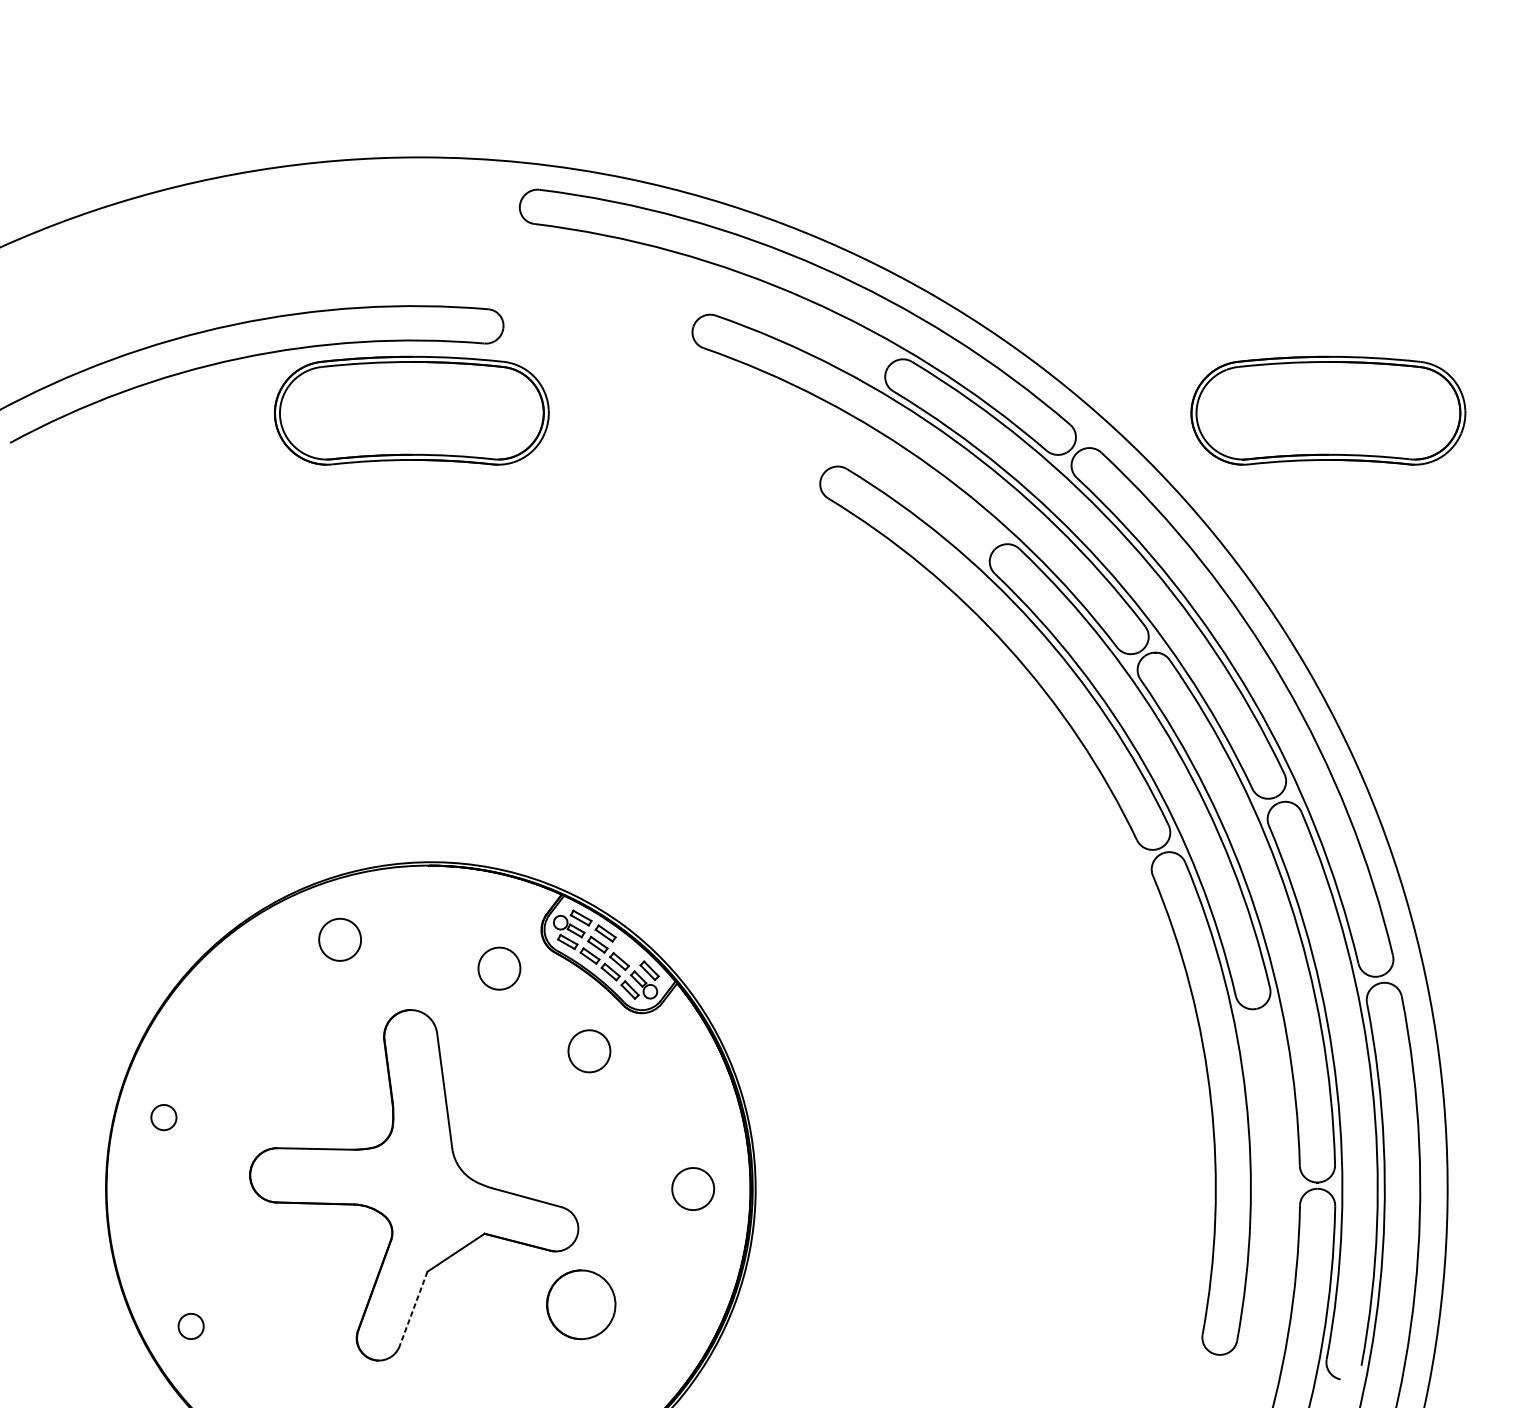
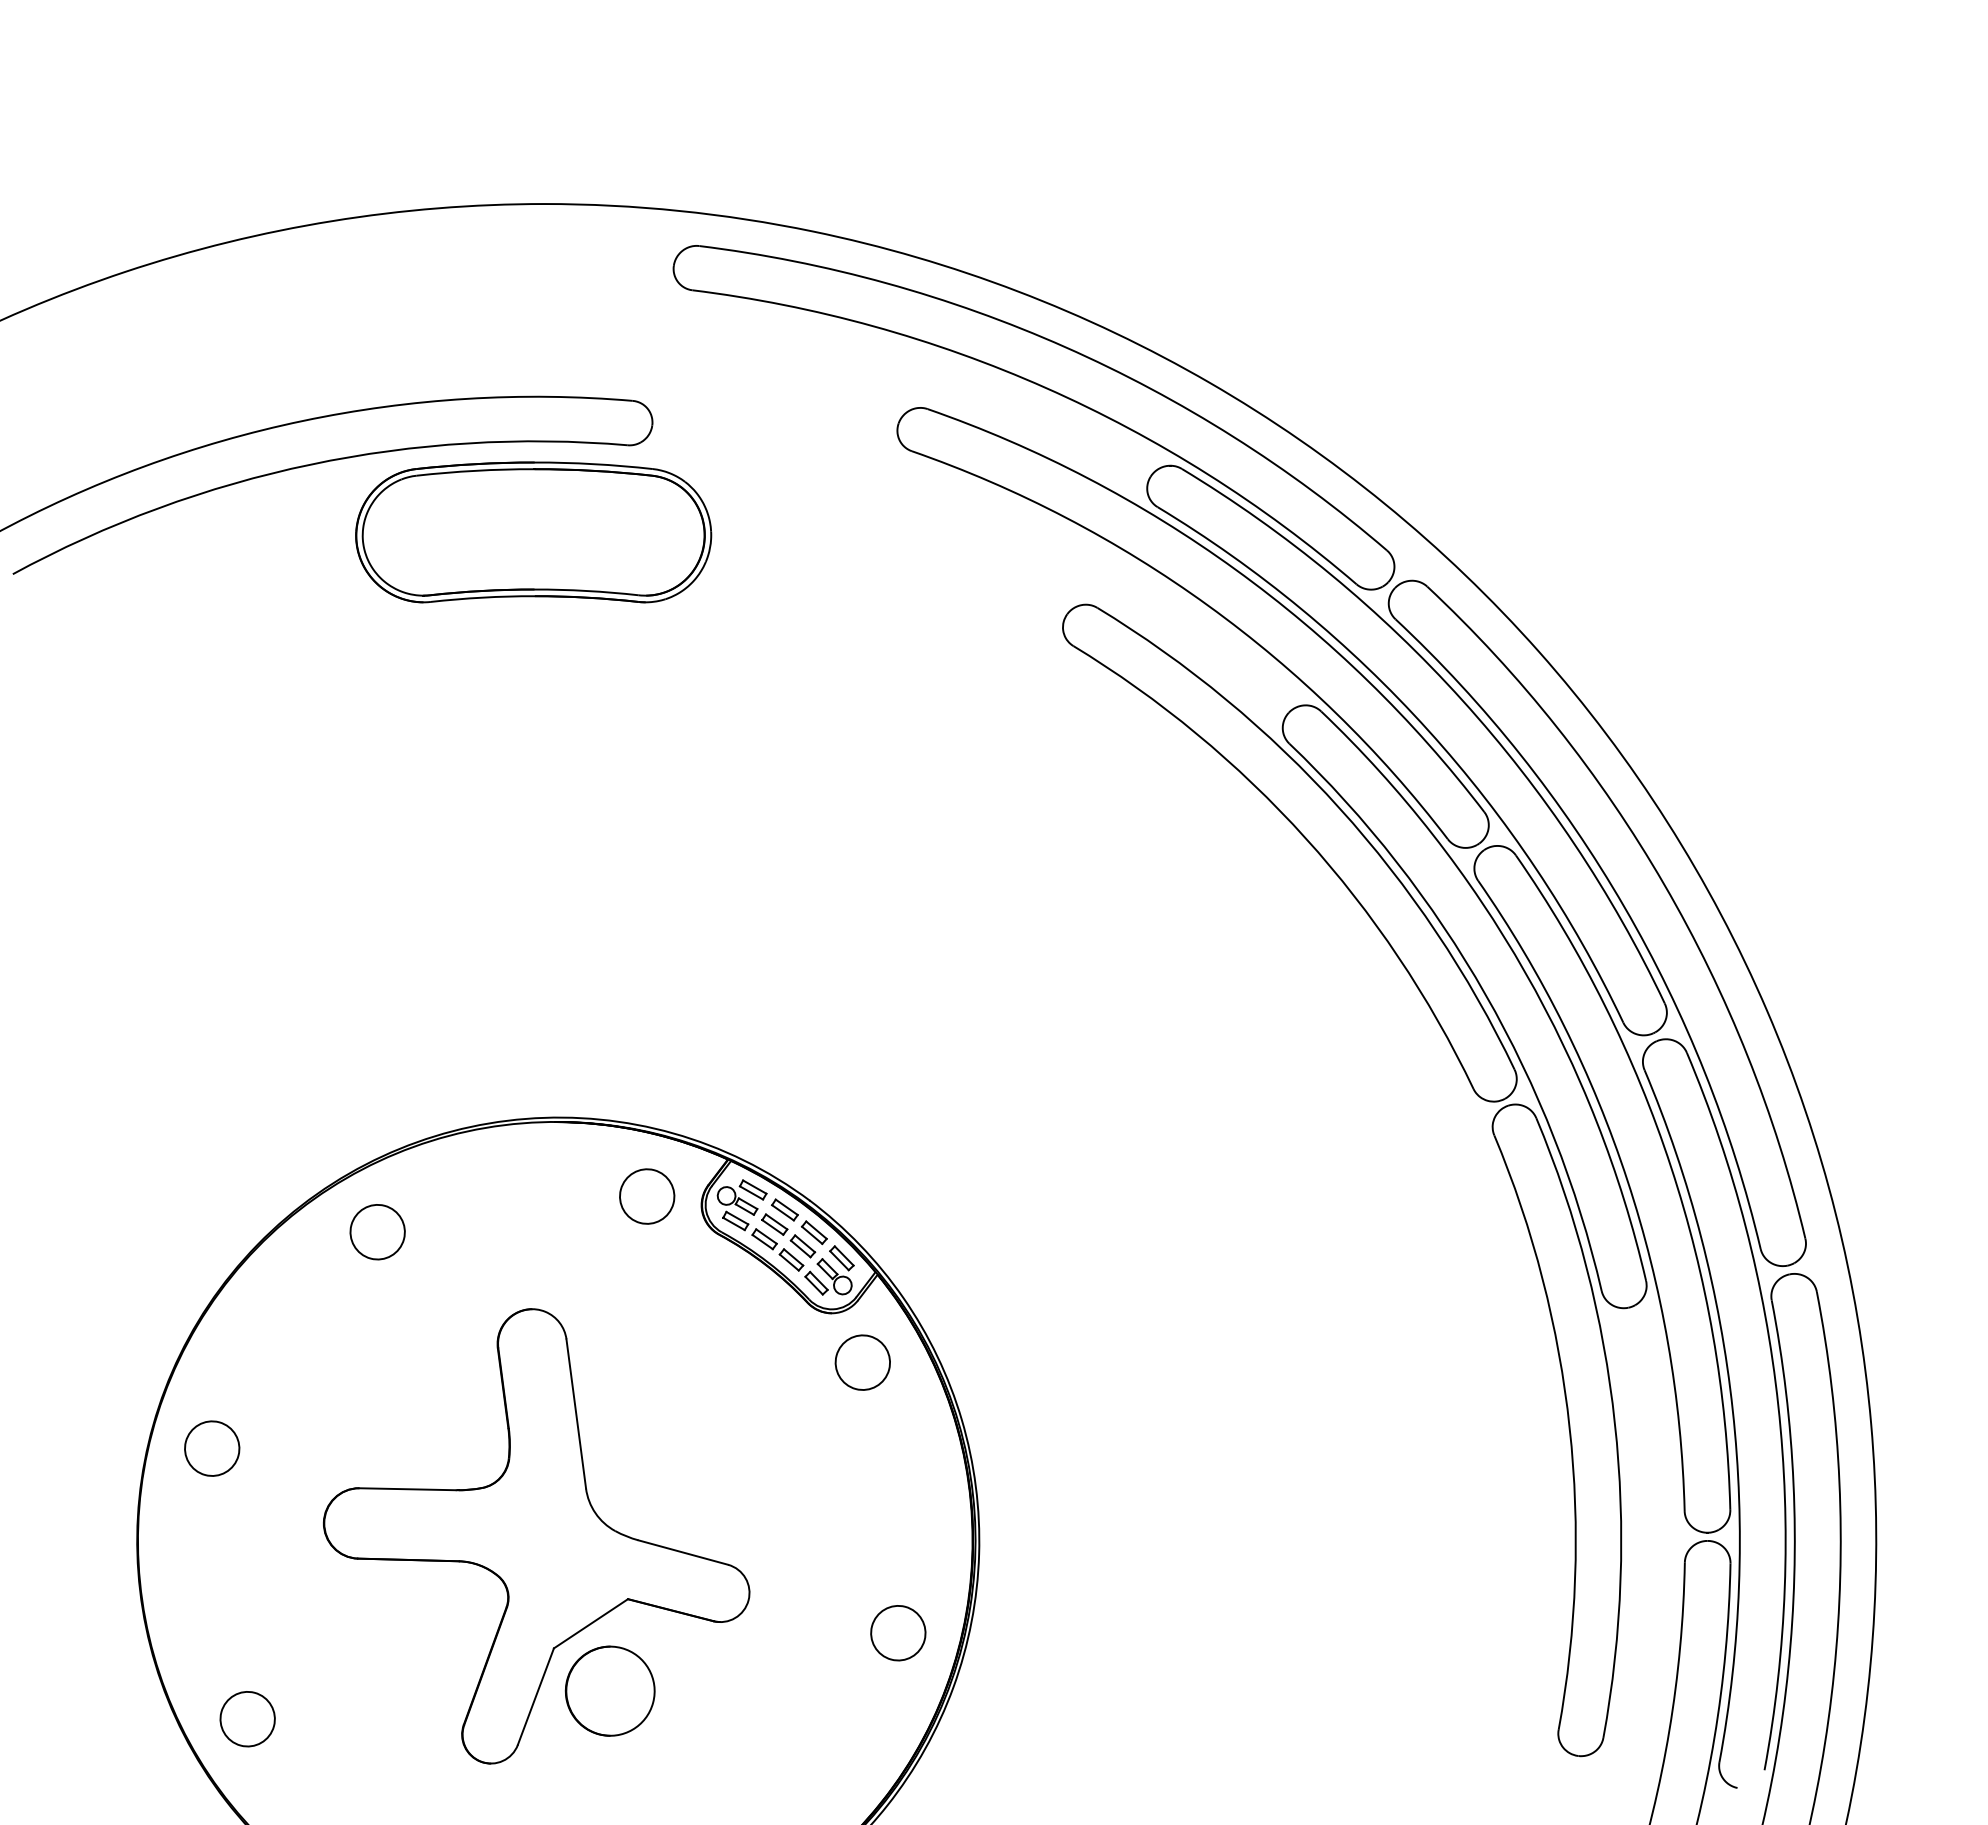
part: (1328, 410) -> (1721, 532), removed
part: (339, 940) -> (377, 1232), moved
part: (627, 950) -> (813, 1232), added
part: (499, 968) -> (647, 1196), moved
part: (589, 1051) -> (862, 1362), moved
part: (164, 1117) -> (212, 1448), size x1.67
part: (693, 1189) -> (898, 1633), moved
part: (580, 1304) -> (609, 1690), moved
line: (413, 1309) -> (535, 1697), dashed -> solid
part: (191, 1326) -> (247, 1719), size x1.67

